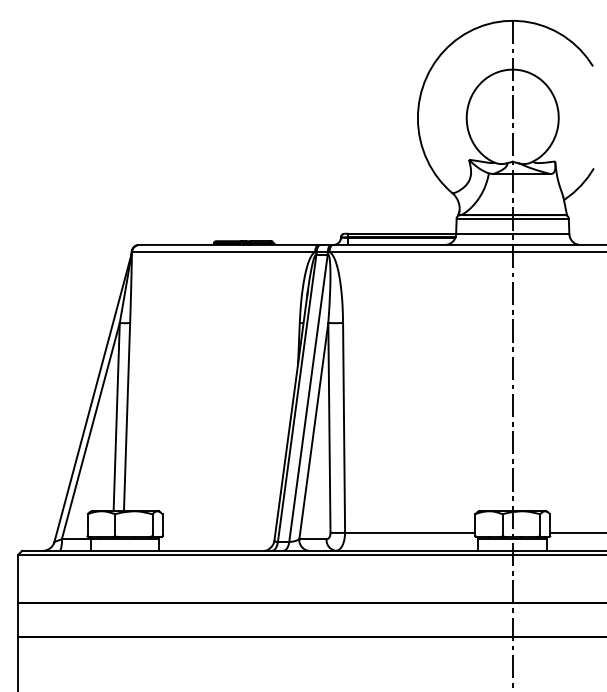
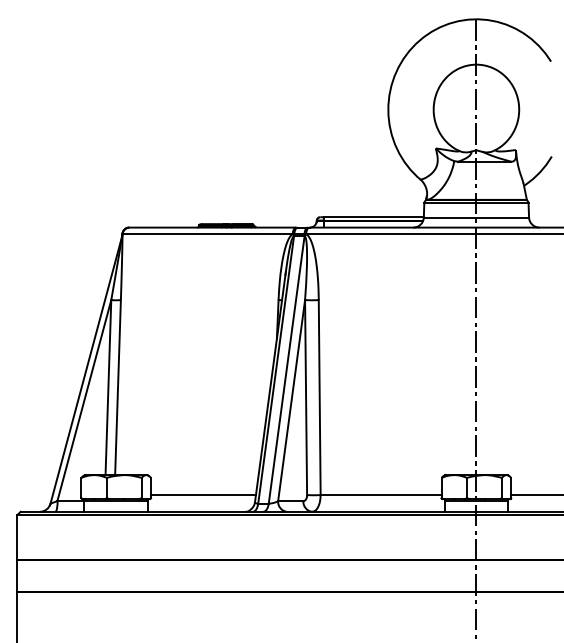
line: (219, 533) -> (203, 495), added

